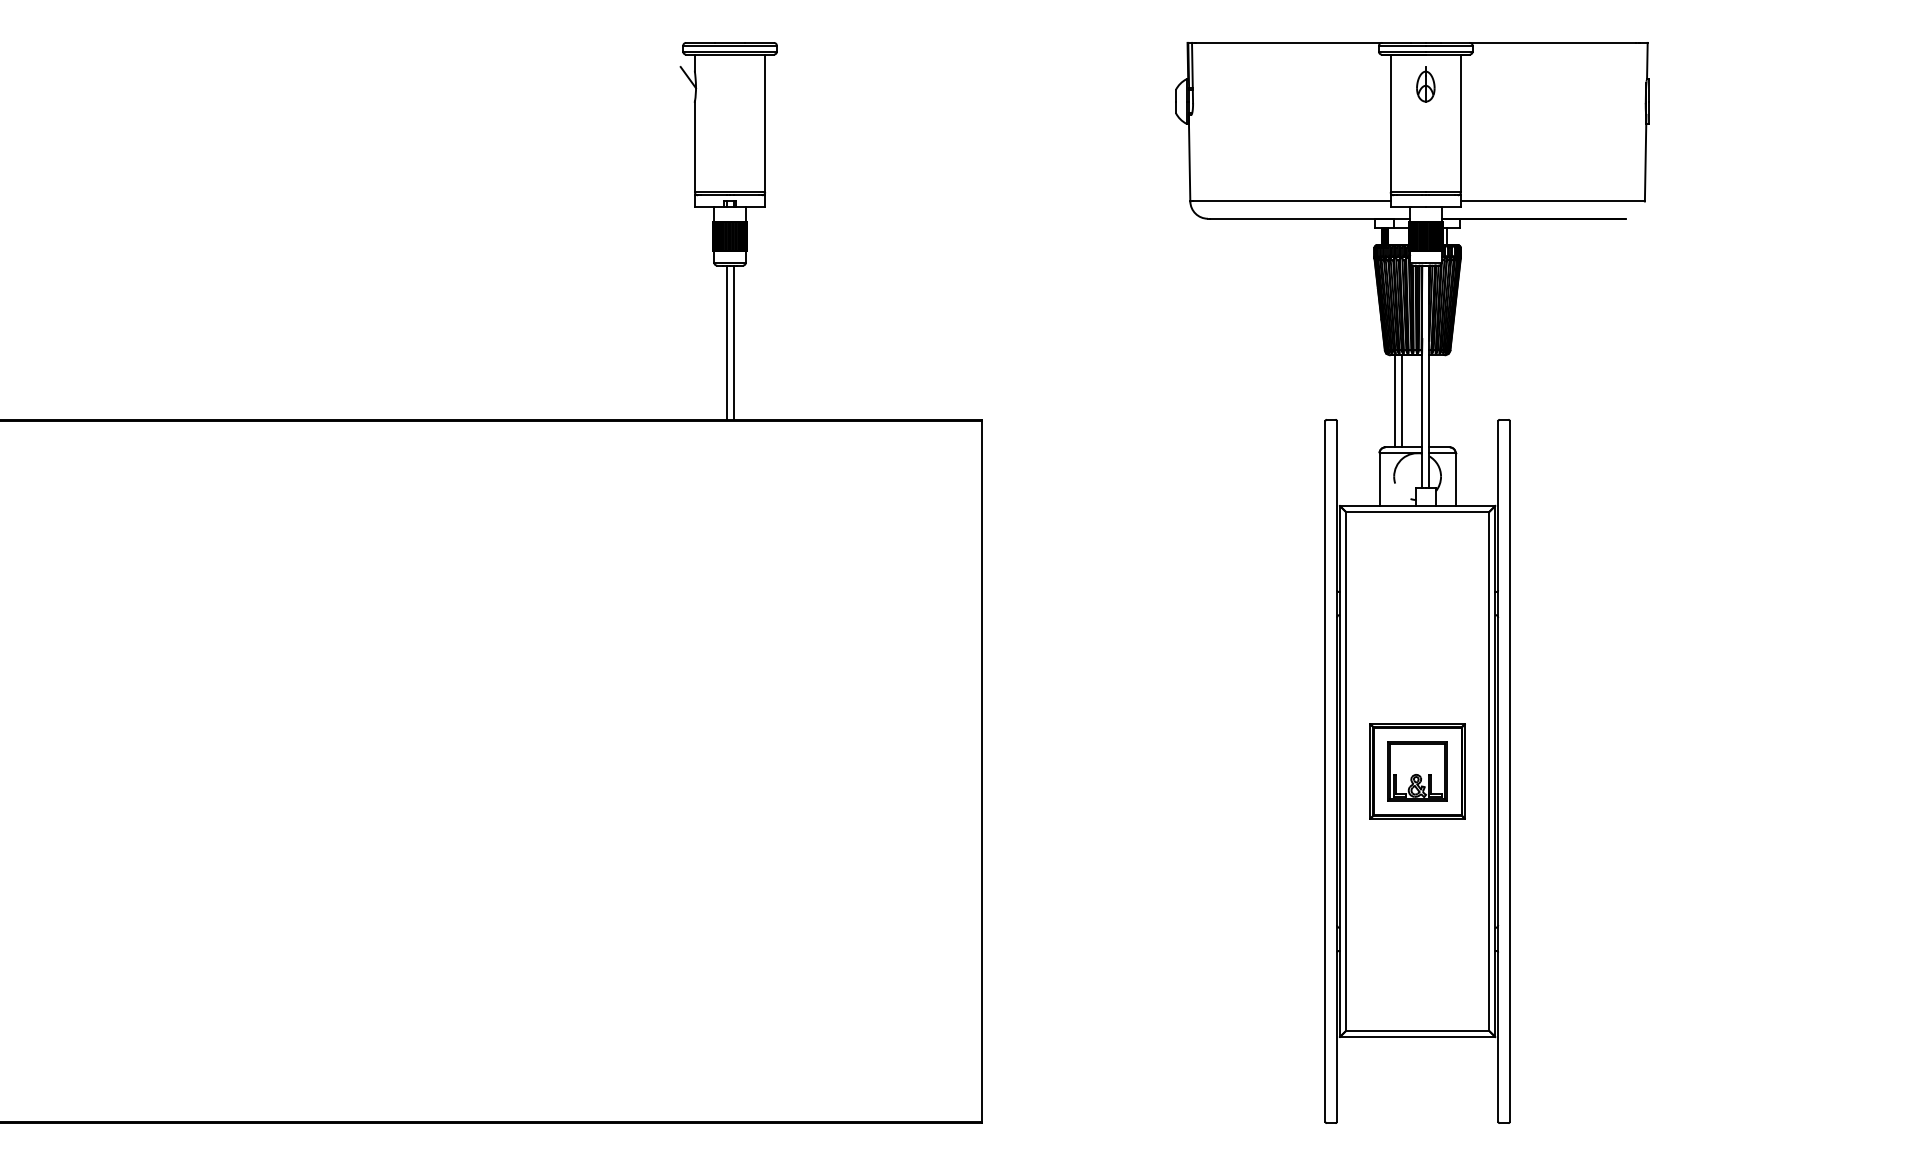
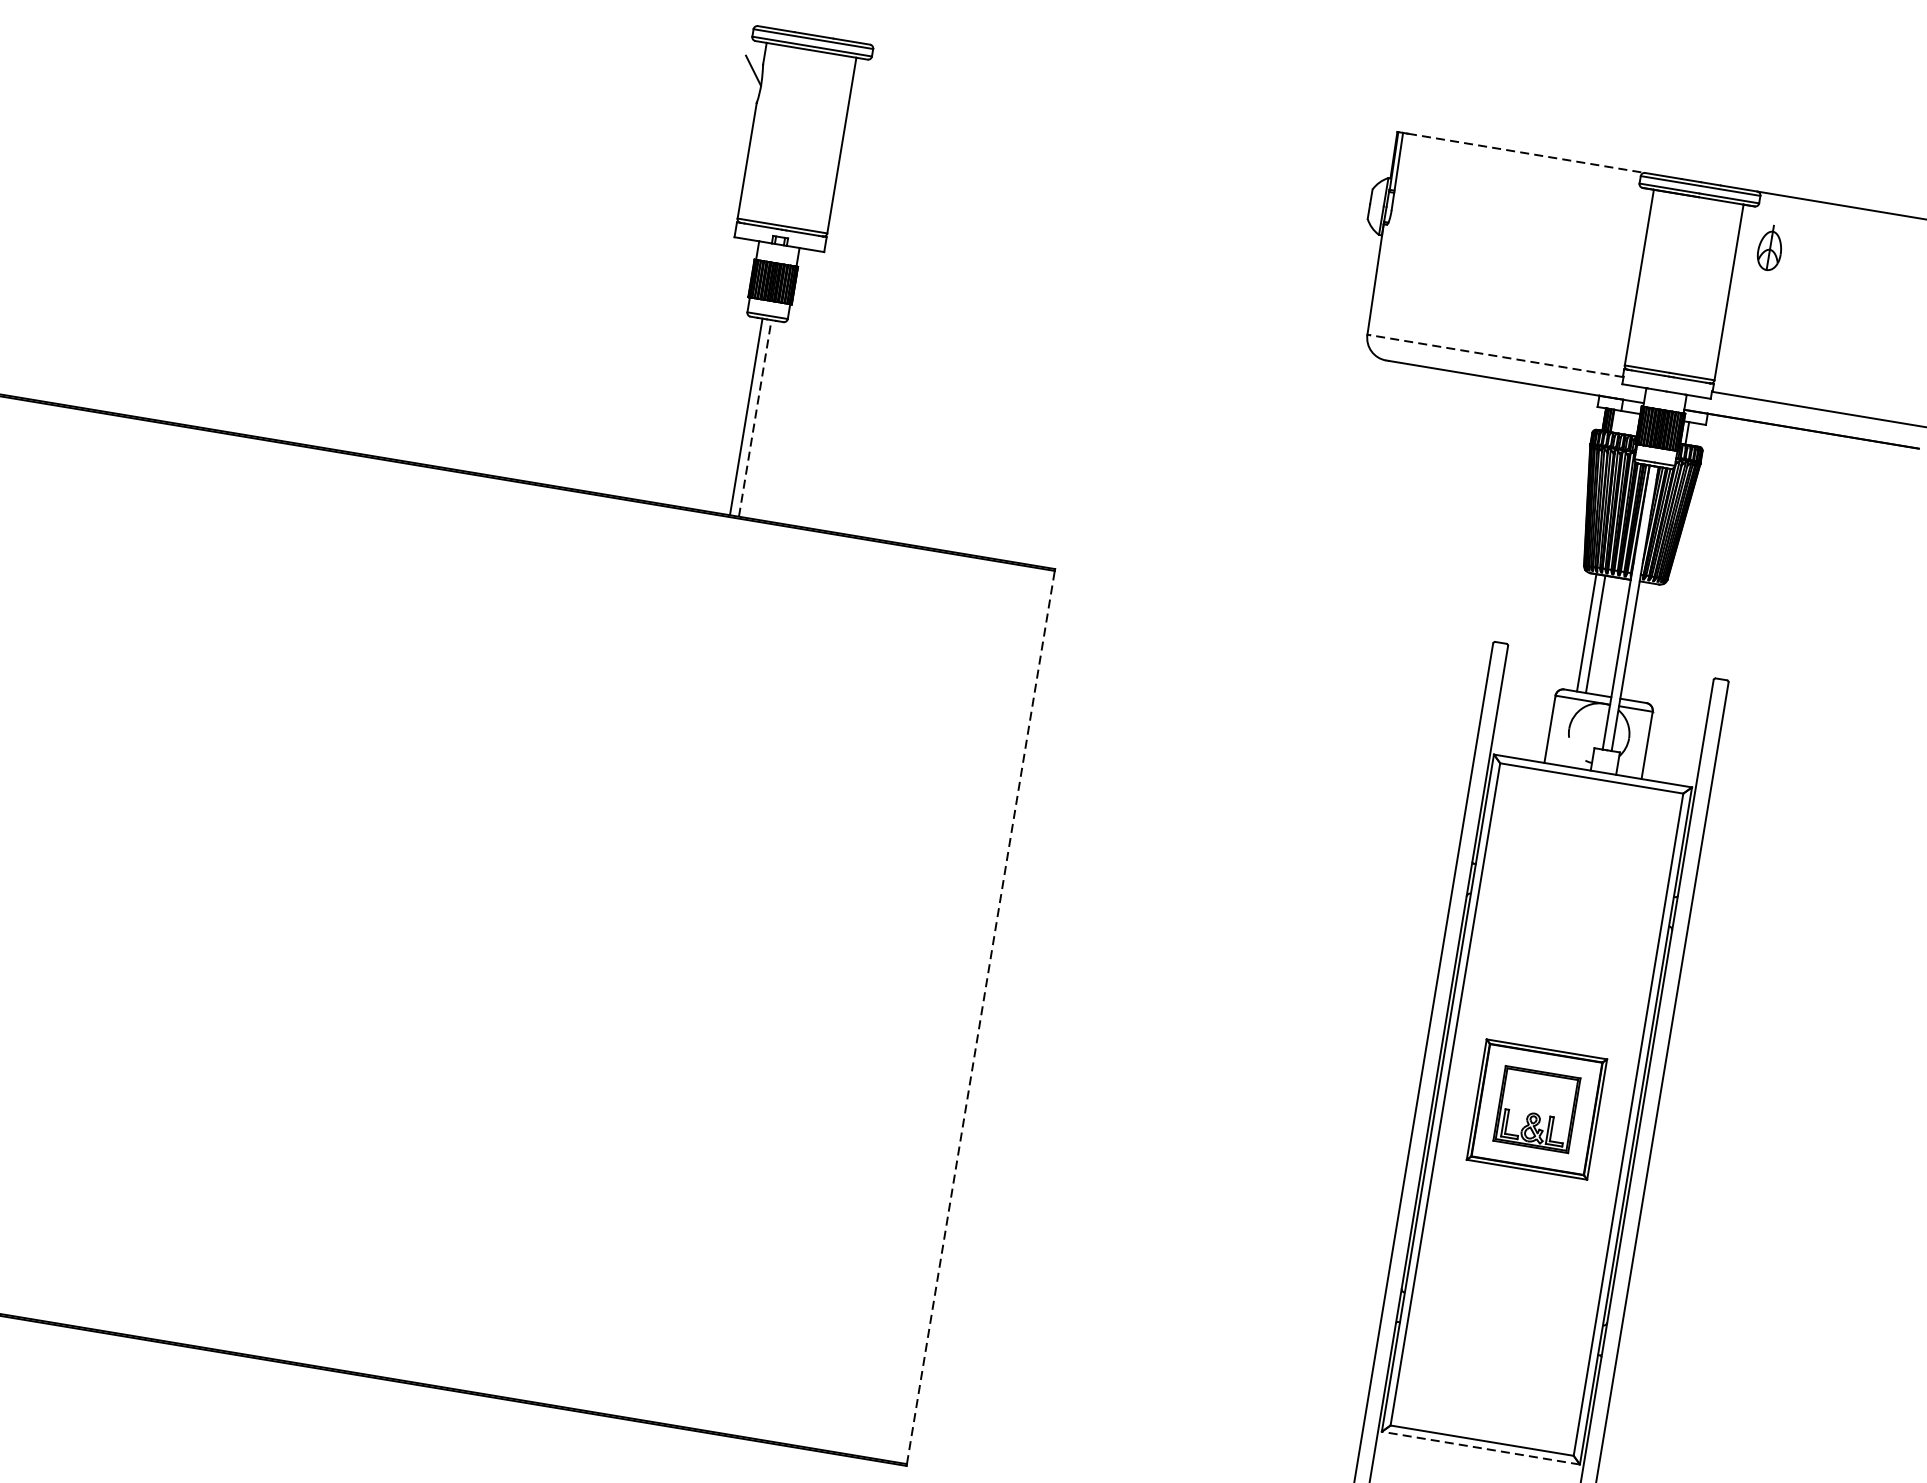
line: (1289, 42) -> (1527, 152), solid -> dashed
part: (1425, 84) -> (1769, 248), moved
line: (1291, 201) -> (1496, 356), solid -> dashed
line: (733, 342) -> (755, 418), solid -> dashed
line: (981, 770) -> (981, 1016), solid -> dashed
line: (1417, 1037) -> (1480, 1448), solid -> dashed

